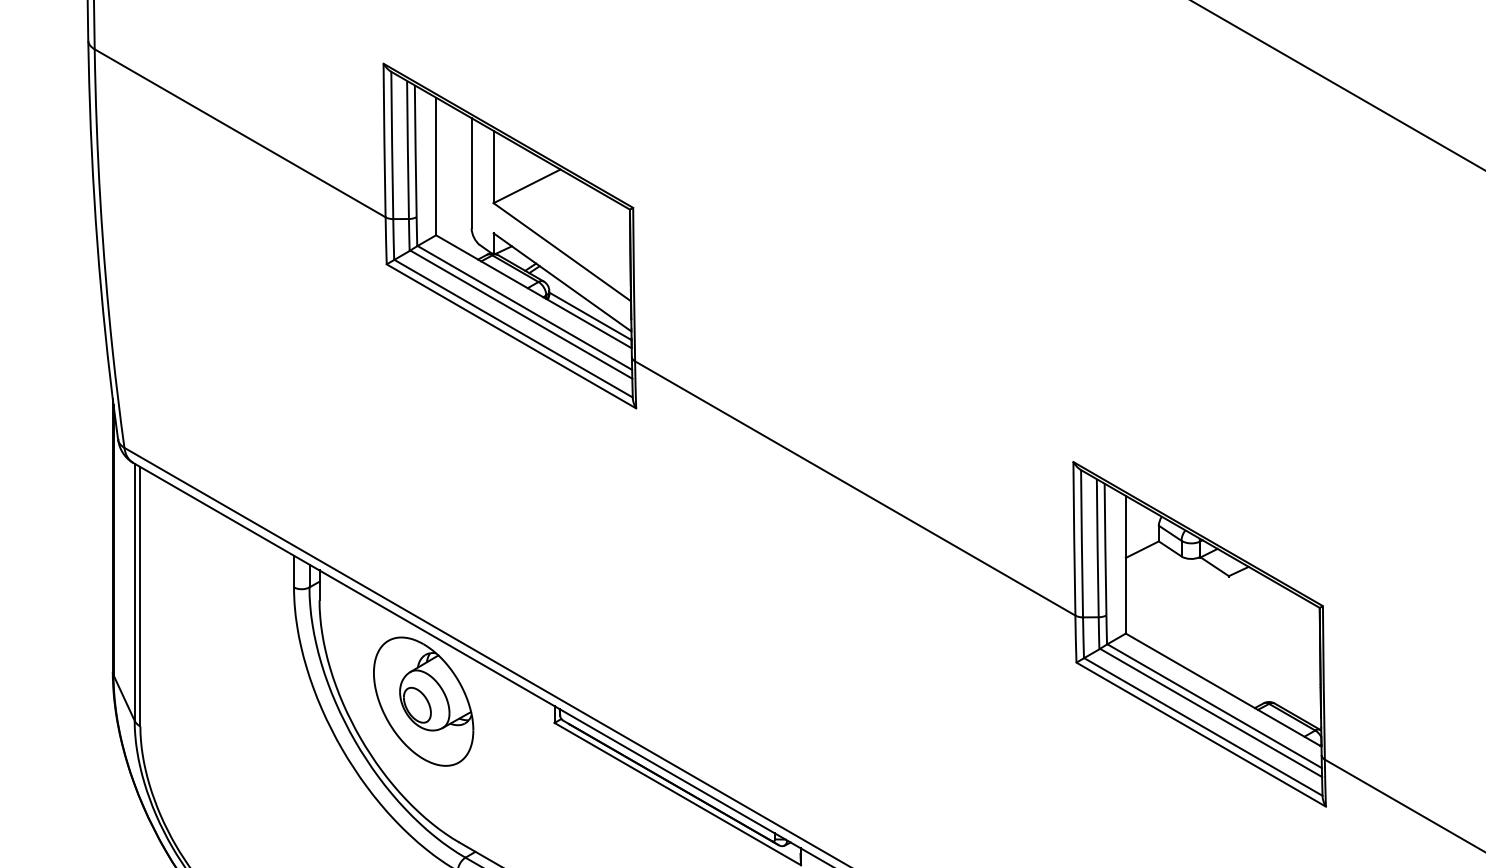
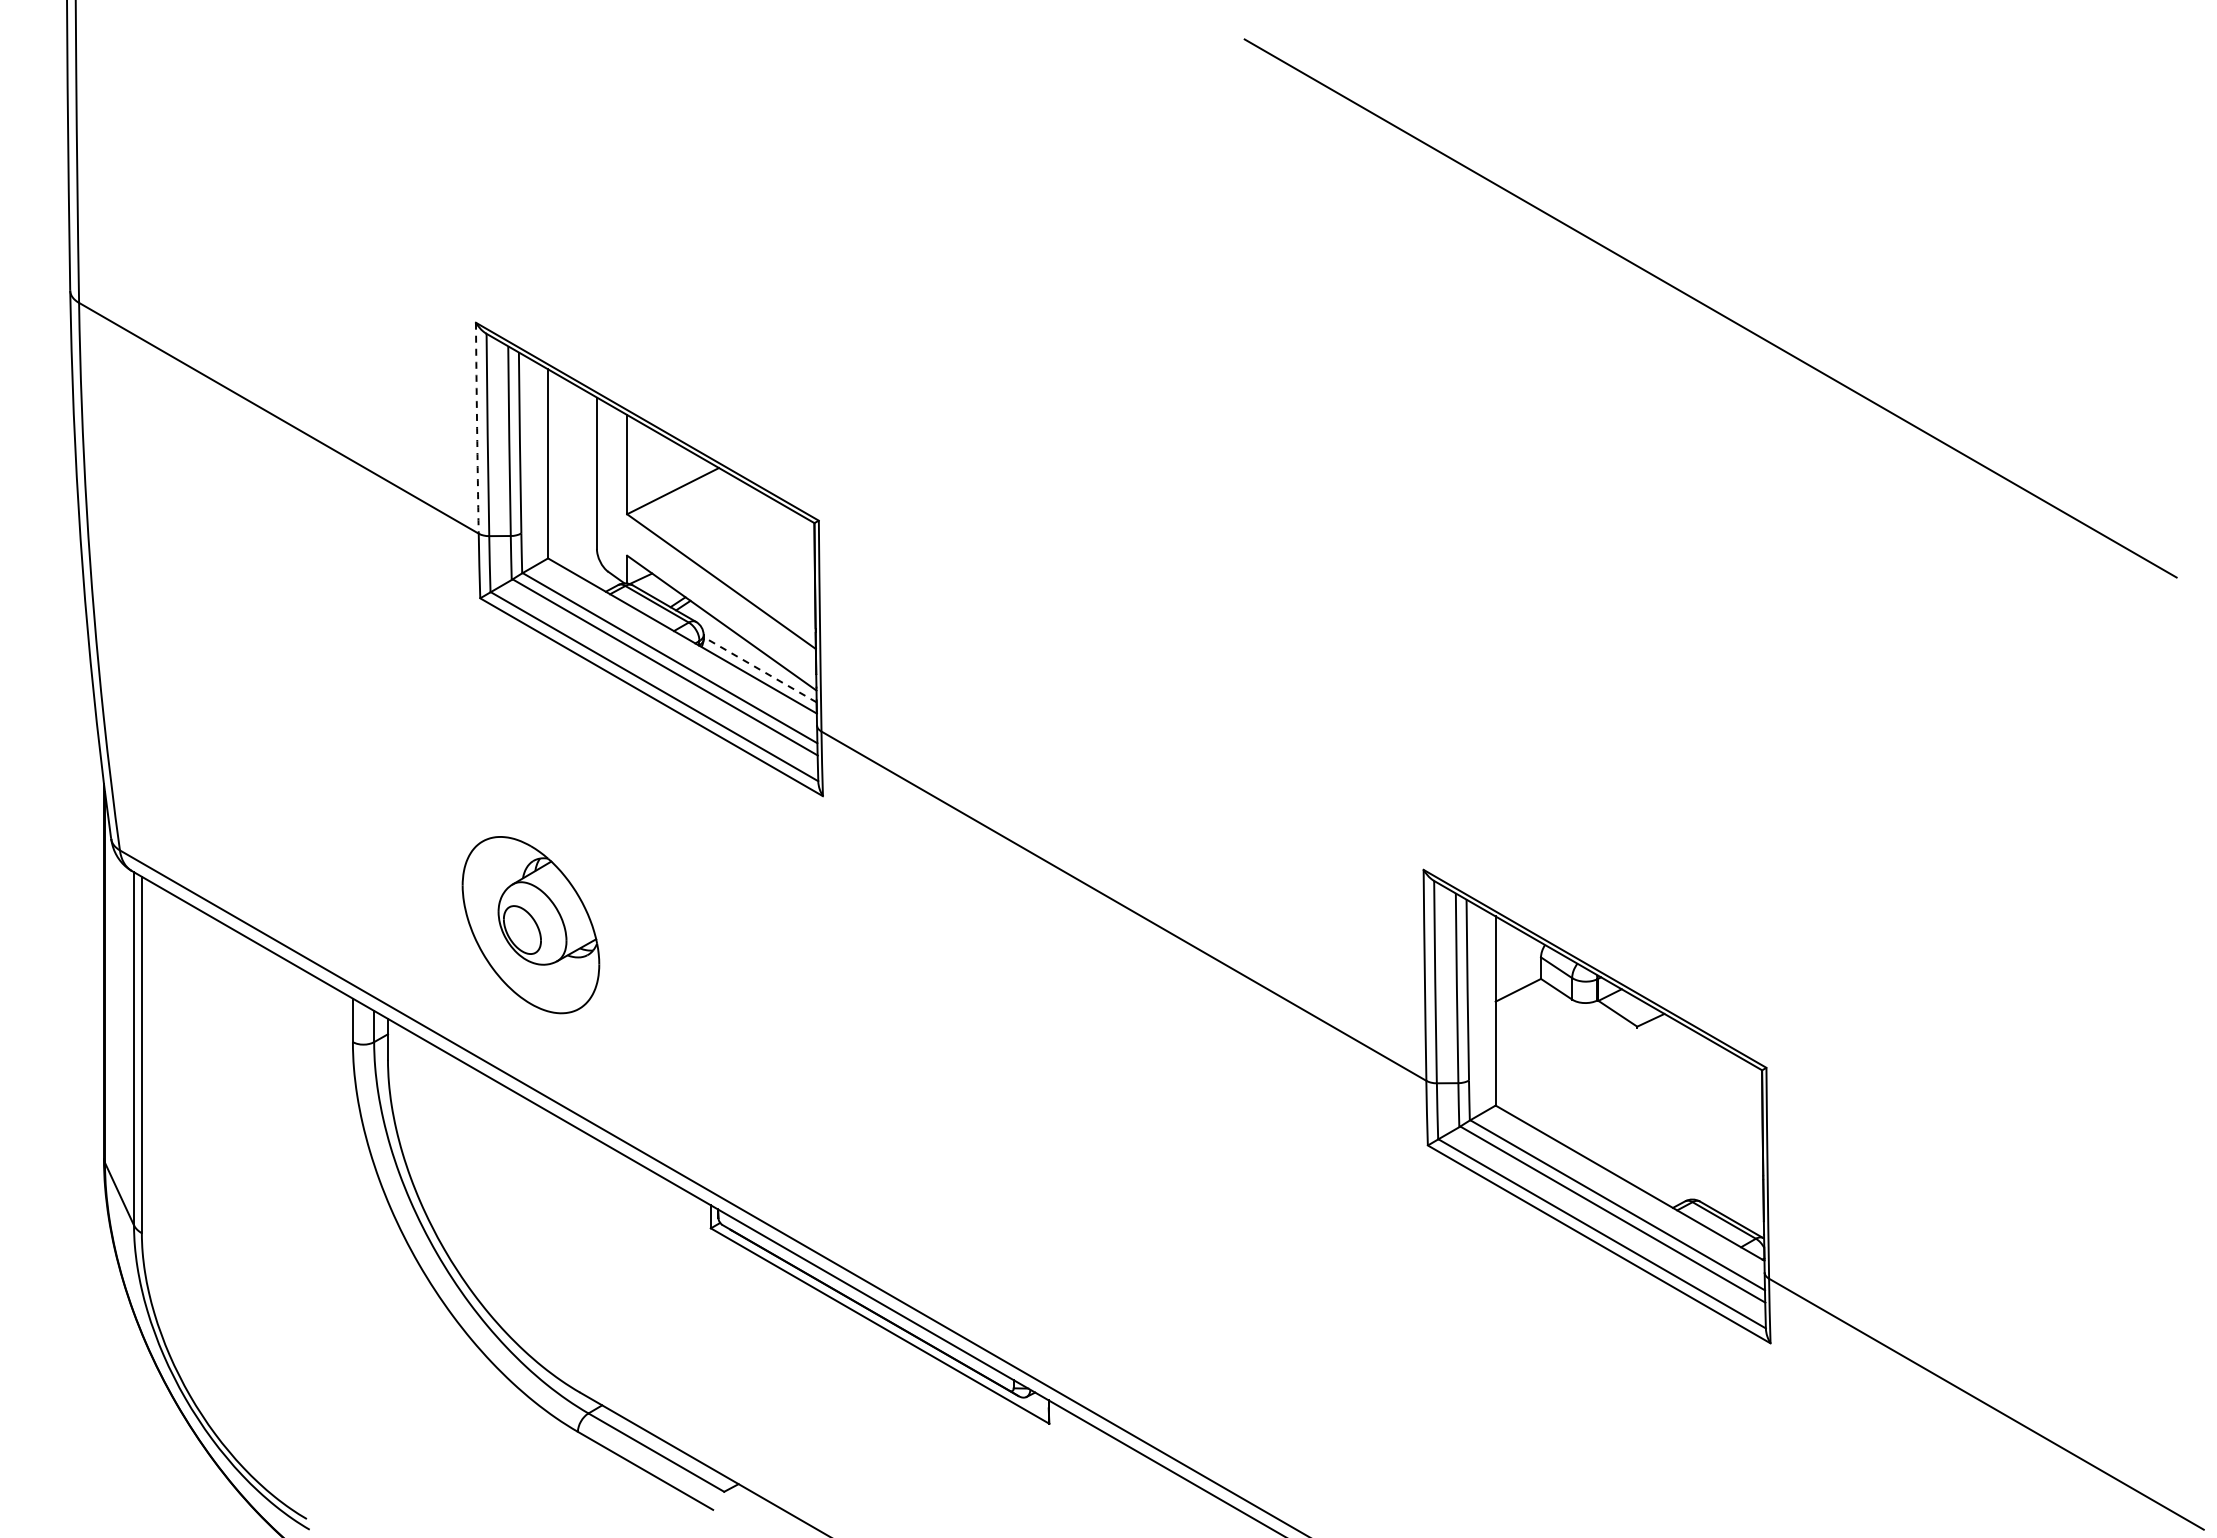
arc: (384, 140) -> (477, 428), solid -> dashed
line: (589, 316) -> (759, 669), solid -> dashed
part: (423, 701) -> (530, 925), moved

